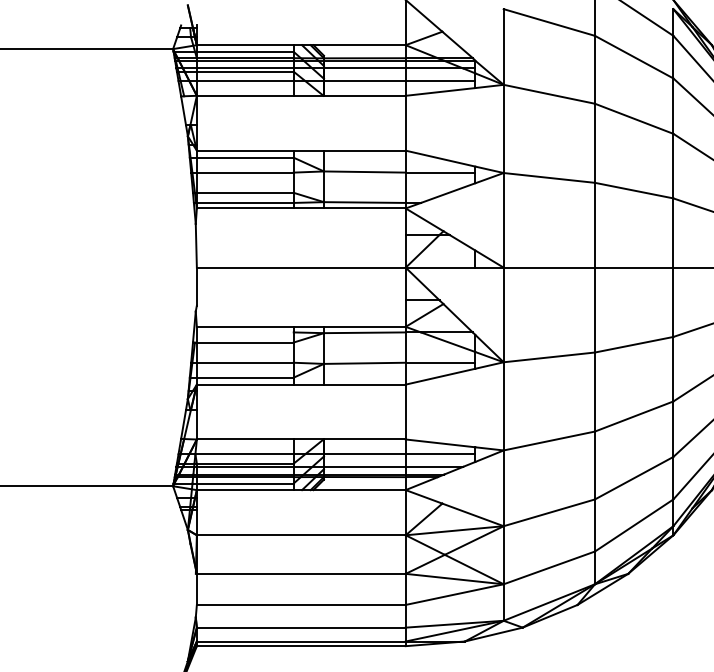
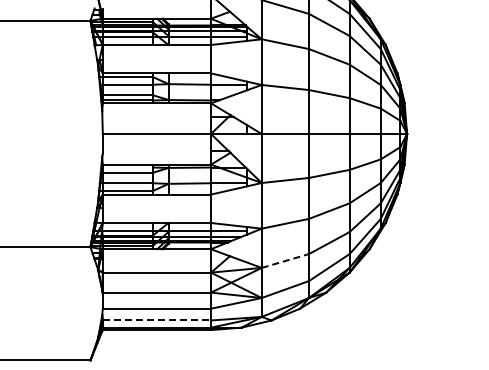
line: (549, 513) -> (285, 261), solid -> dashed
line: (302, 627) -> (157, 320), solid -> dashed

